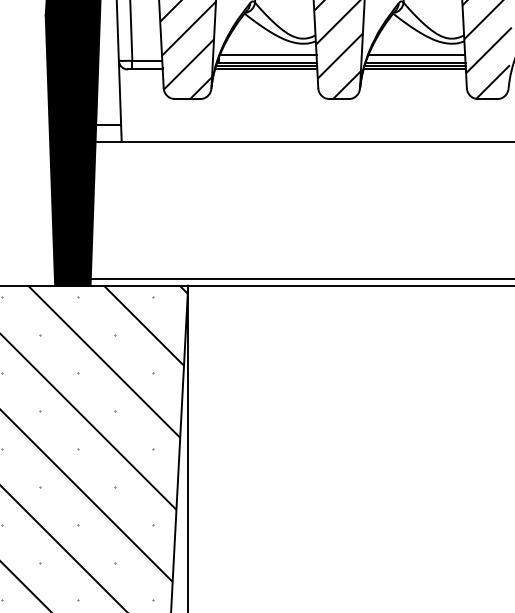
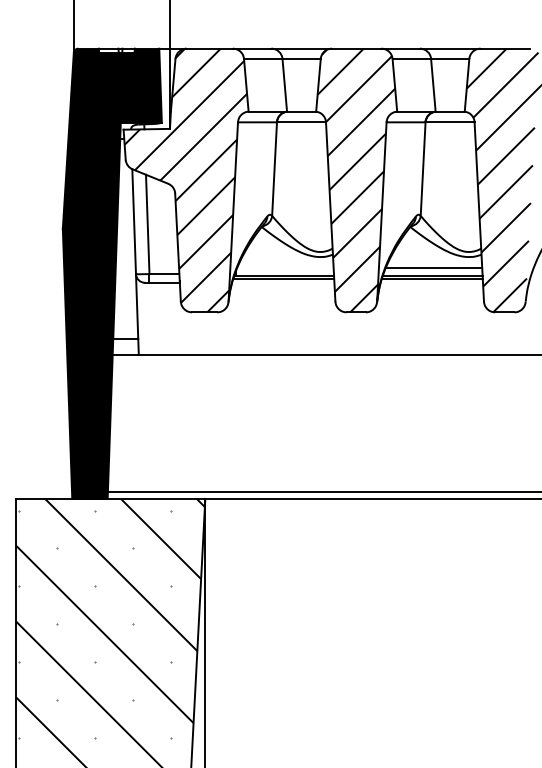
line: (268, 55) -> (285, 268), removed
line: (266, 69) -> (283, 282), removed
line: (414, 69) -> (431, 282), removed

